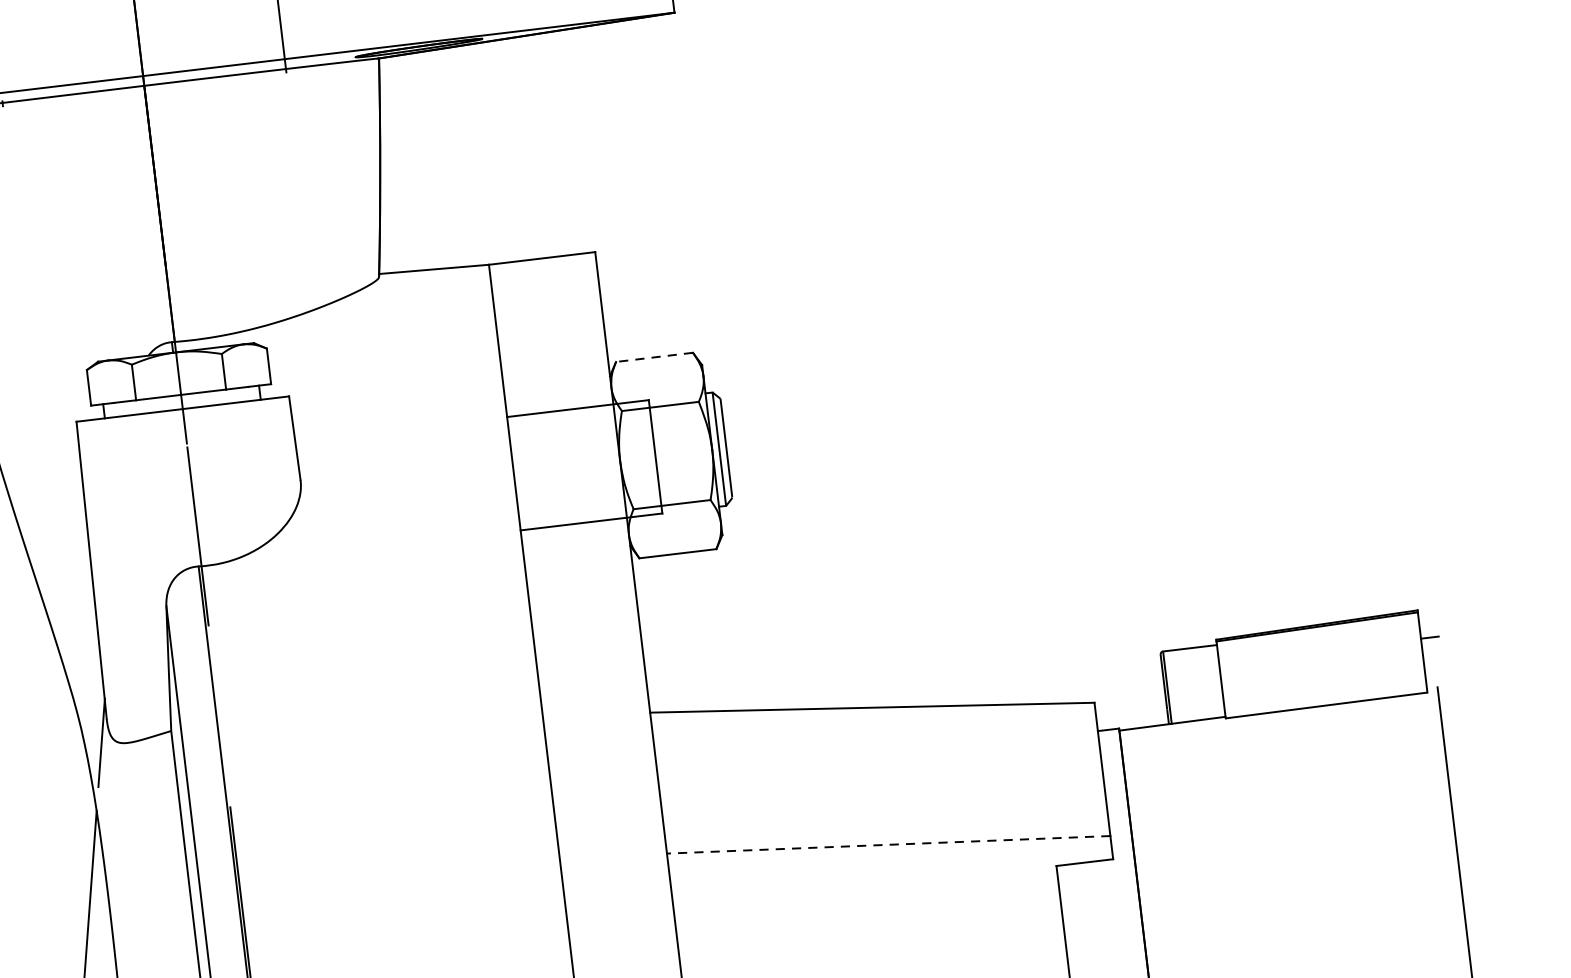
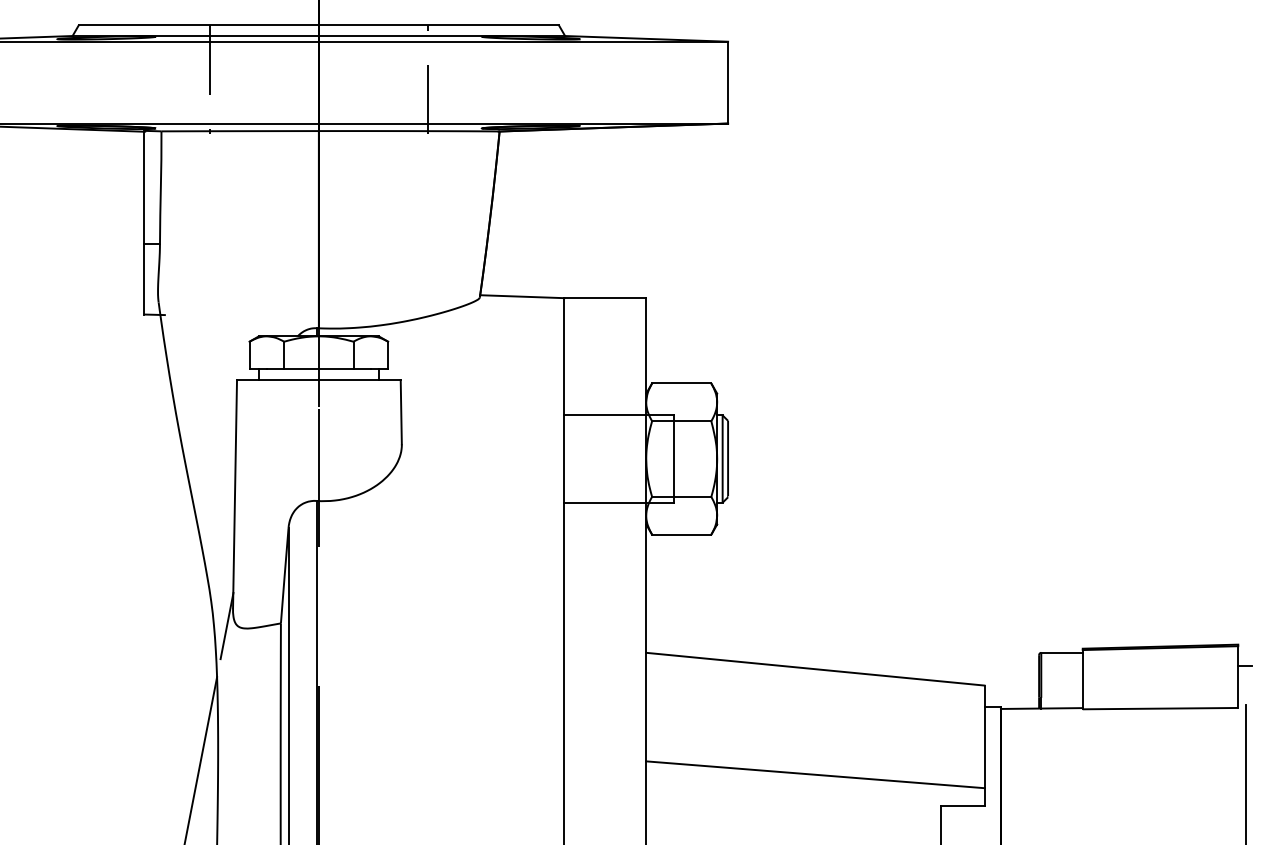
line: (654, 357) -> (681, 383), dashed -> solid
line: (888, 844) -> (815, 774), dashed -> solid

